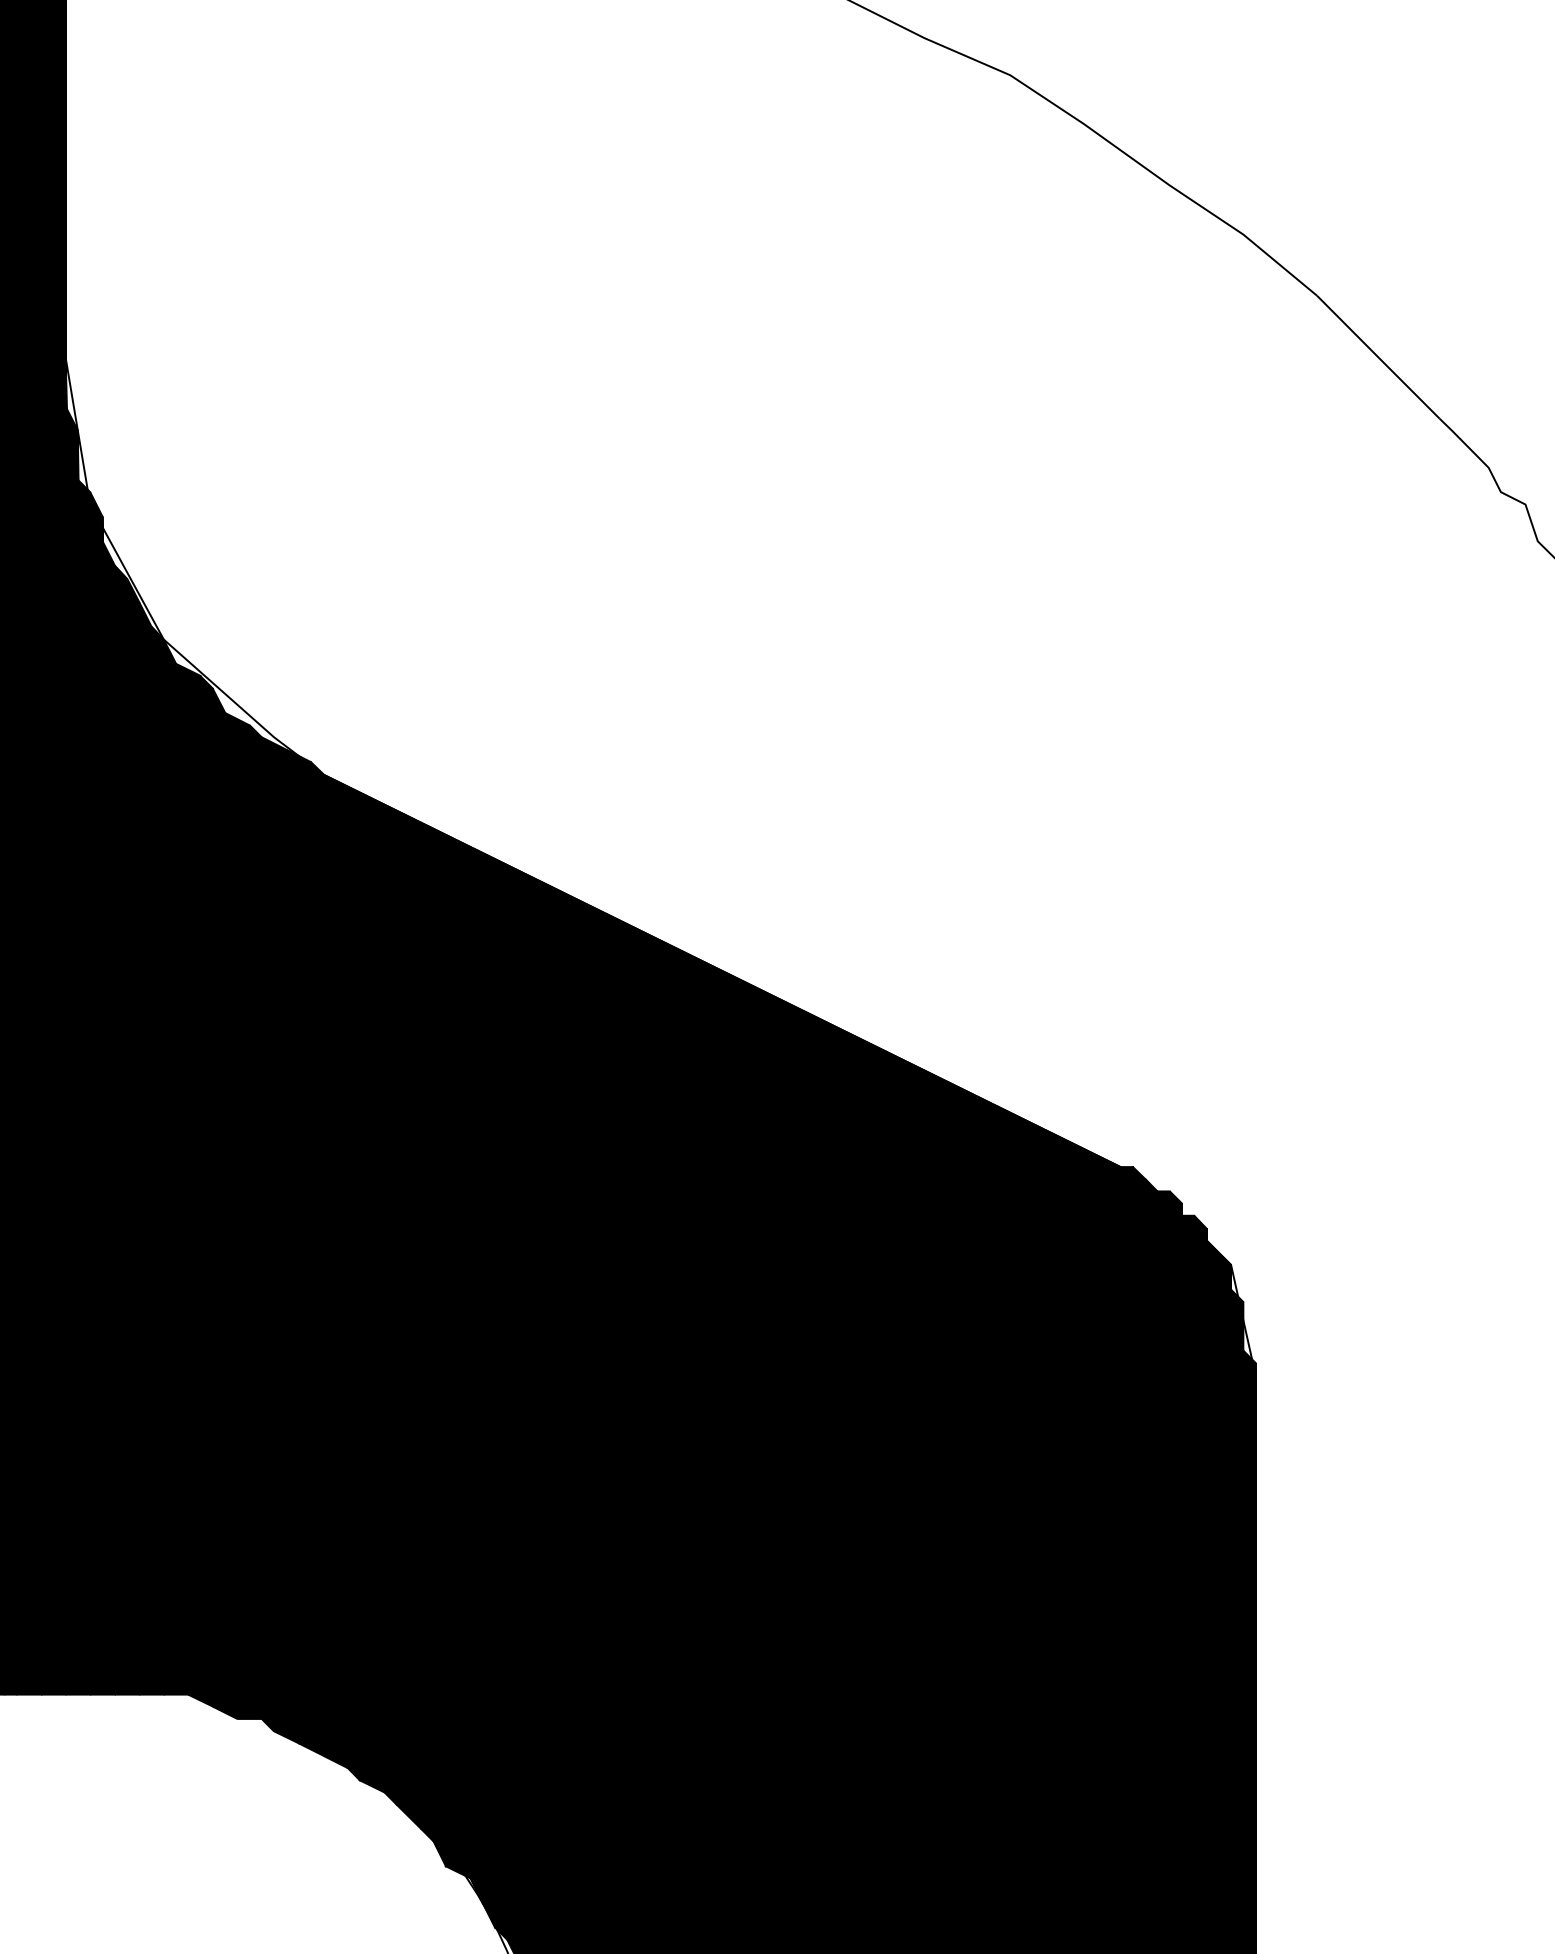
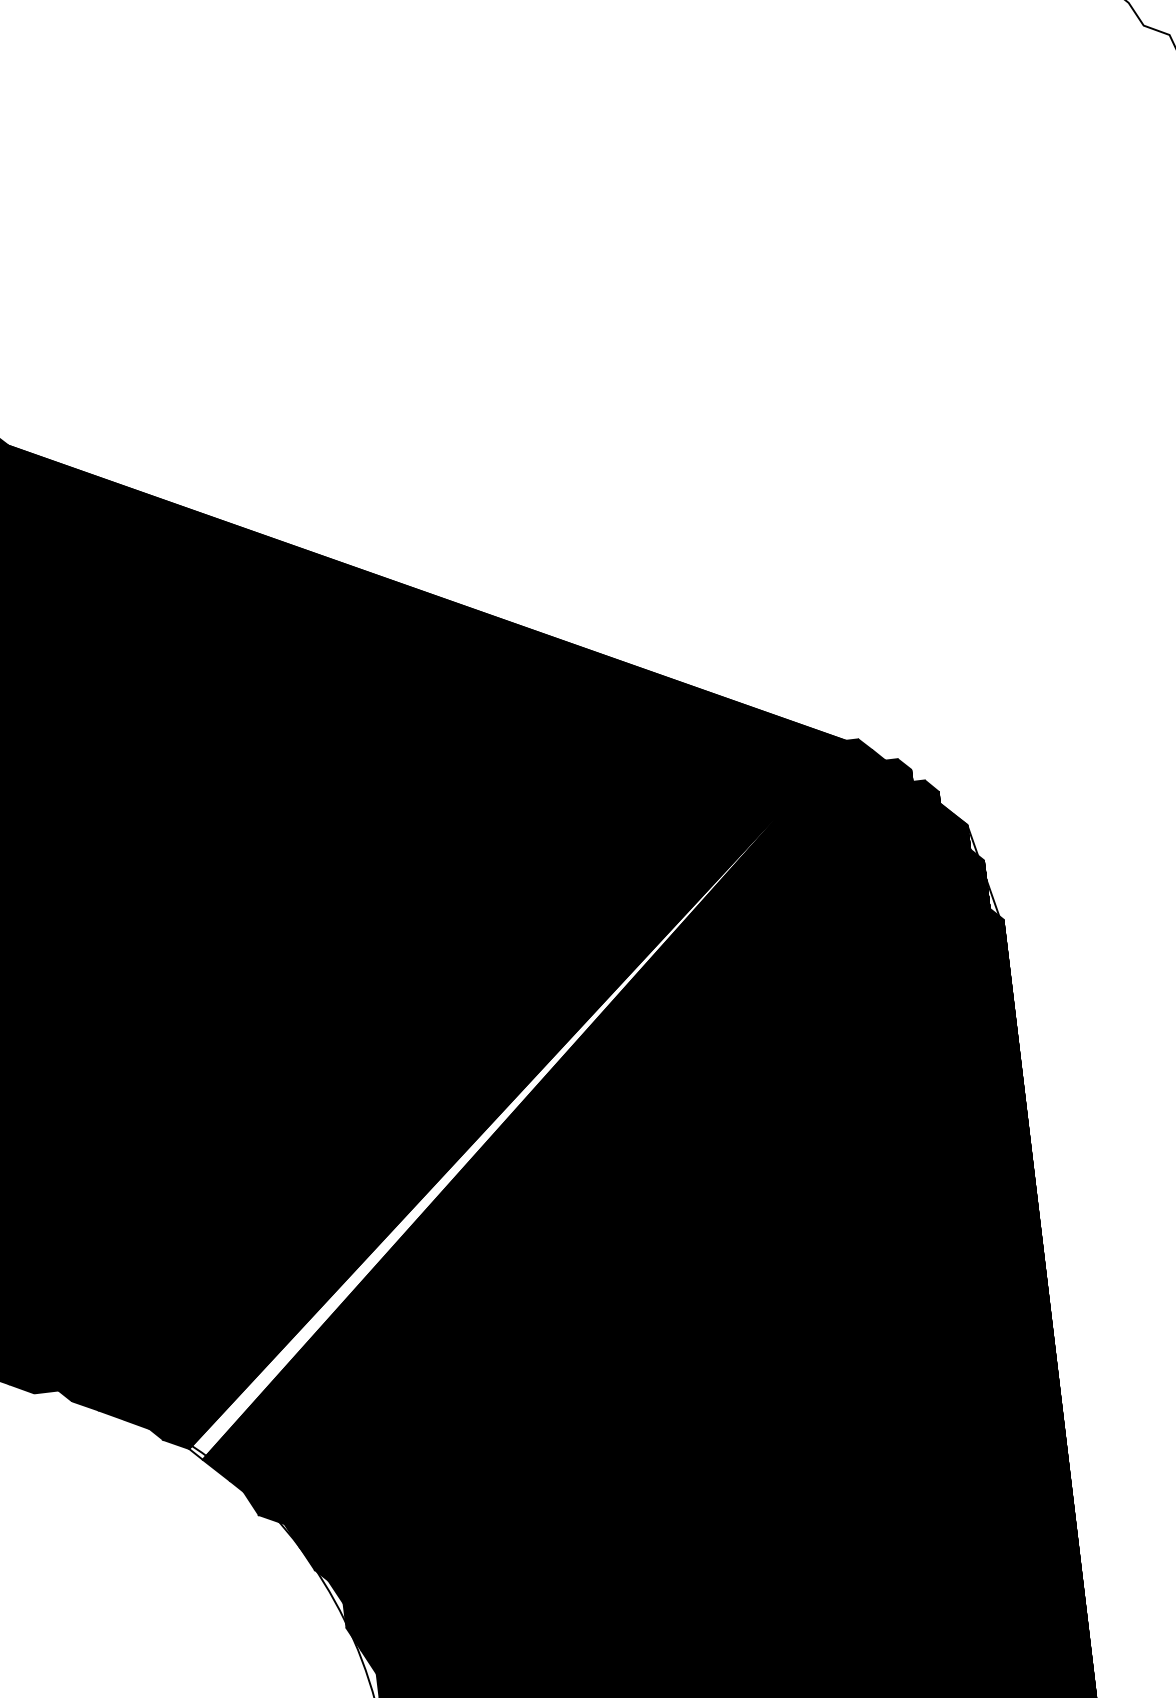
fill: (752, 1485) -> (518, 1100), removed

